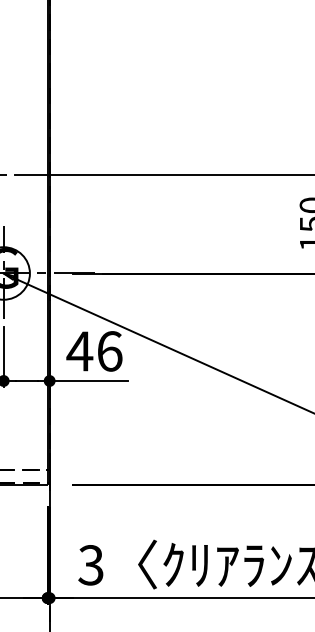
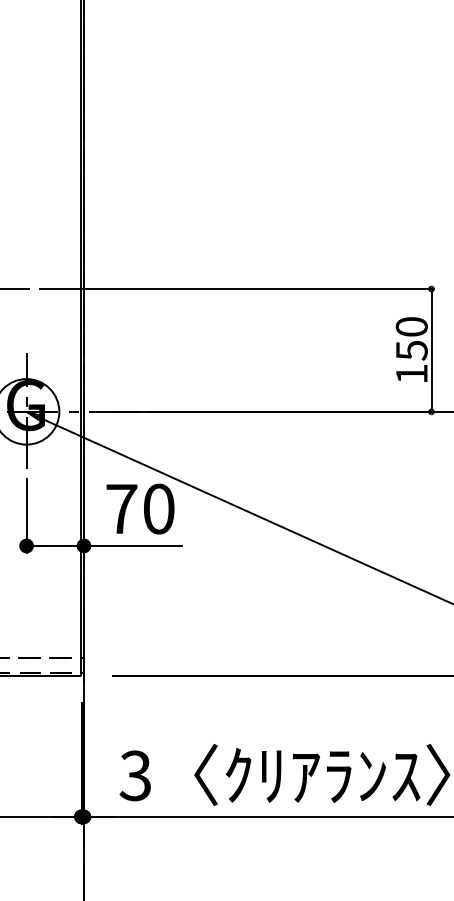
text: (94, 350) -> (139, 508), 46 -> 70

